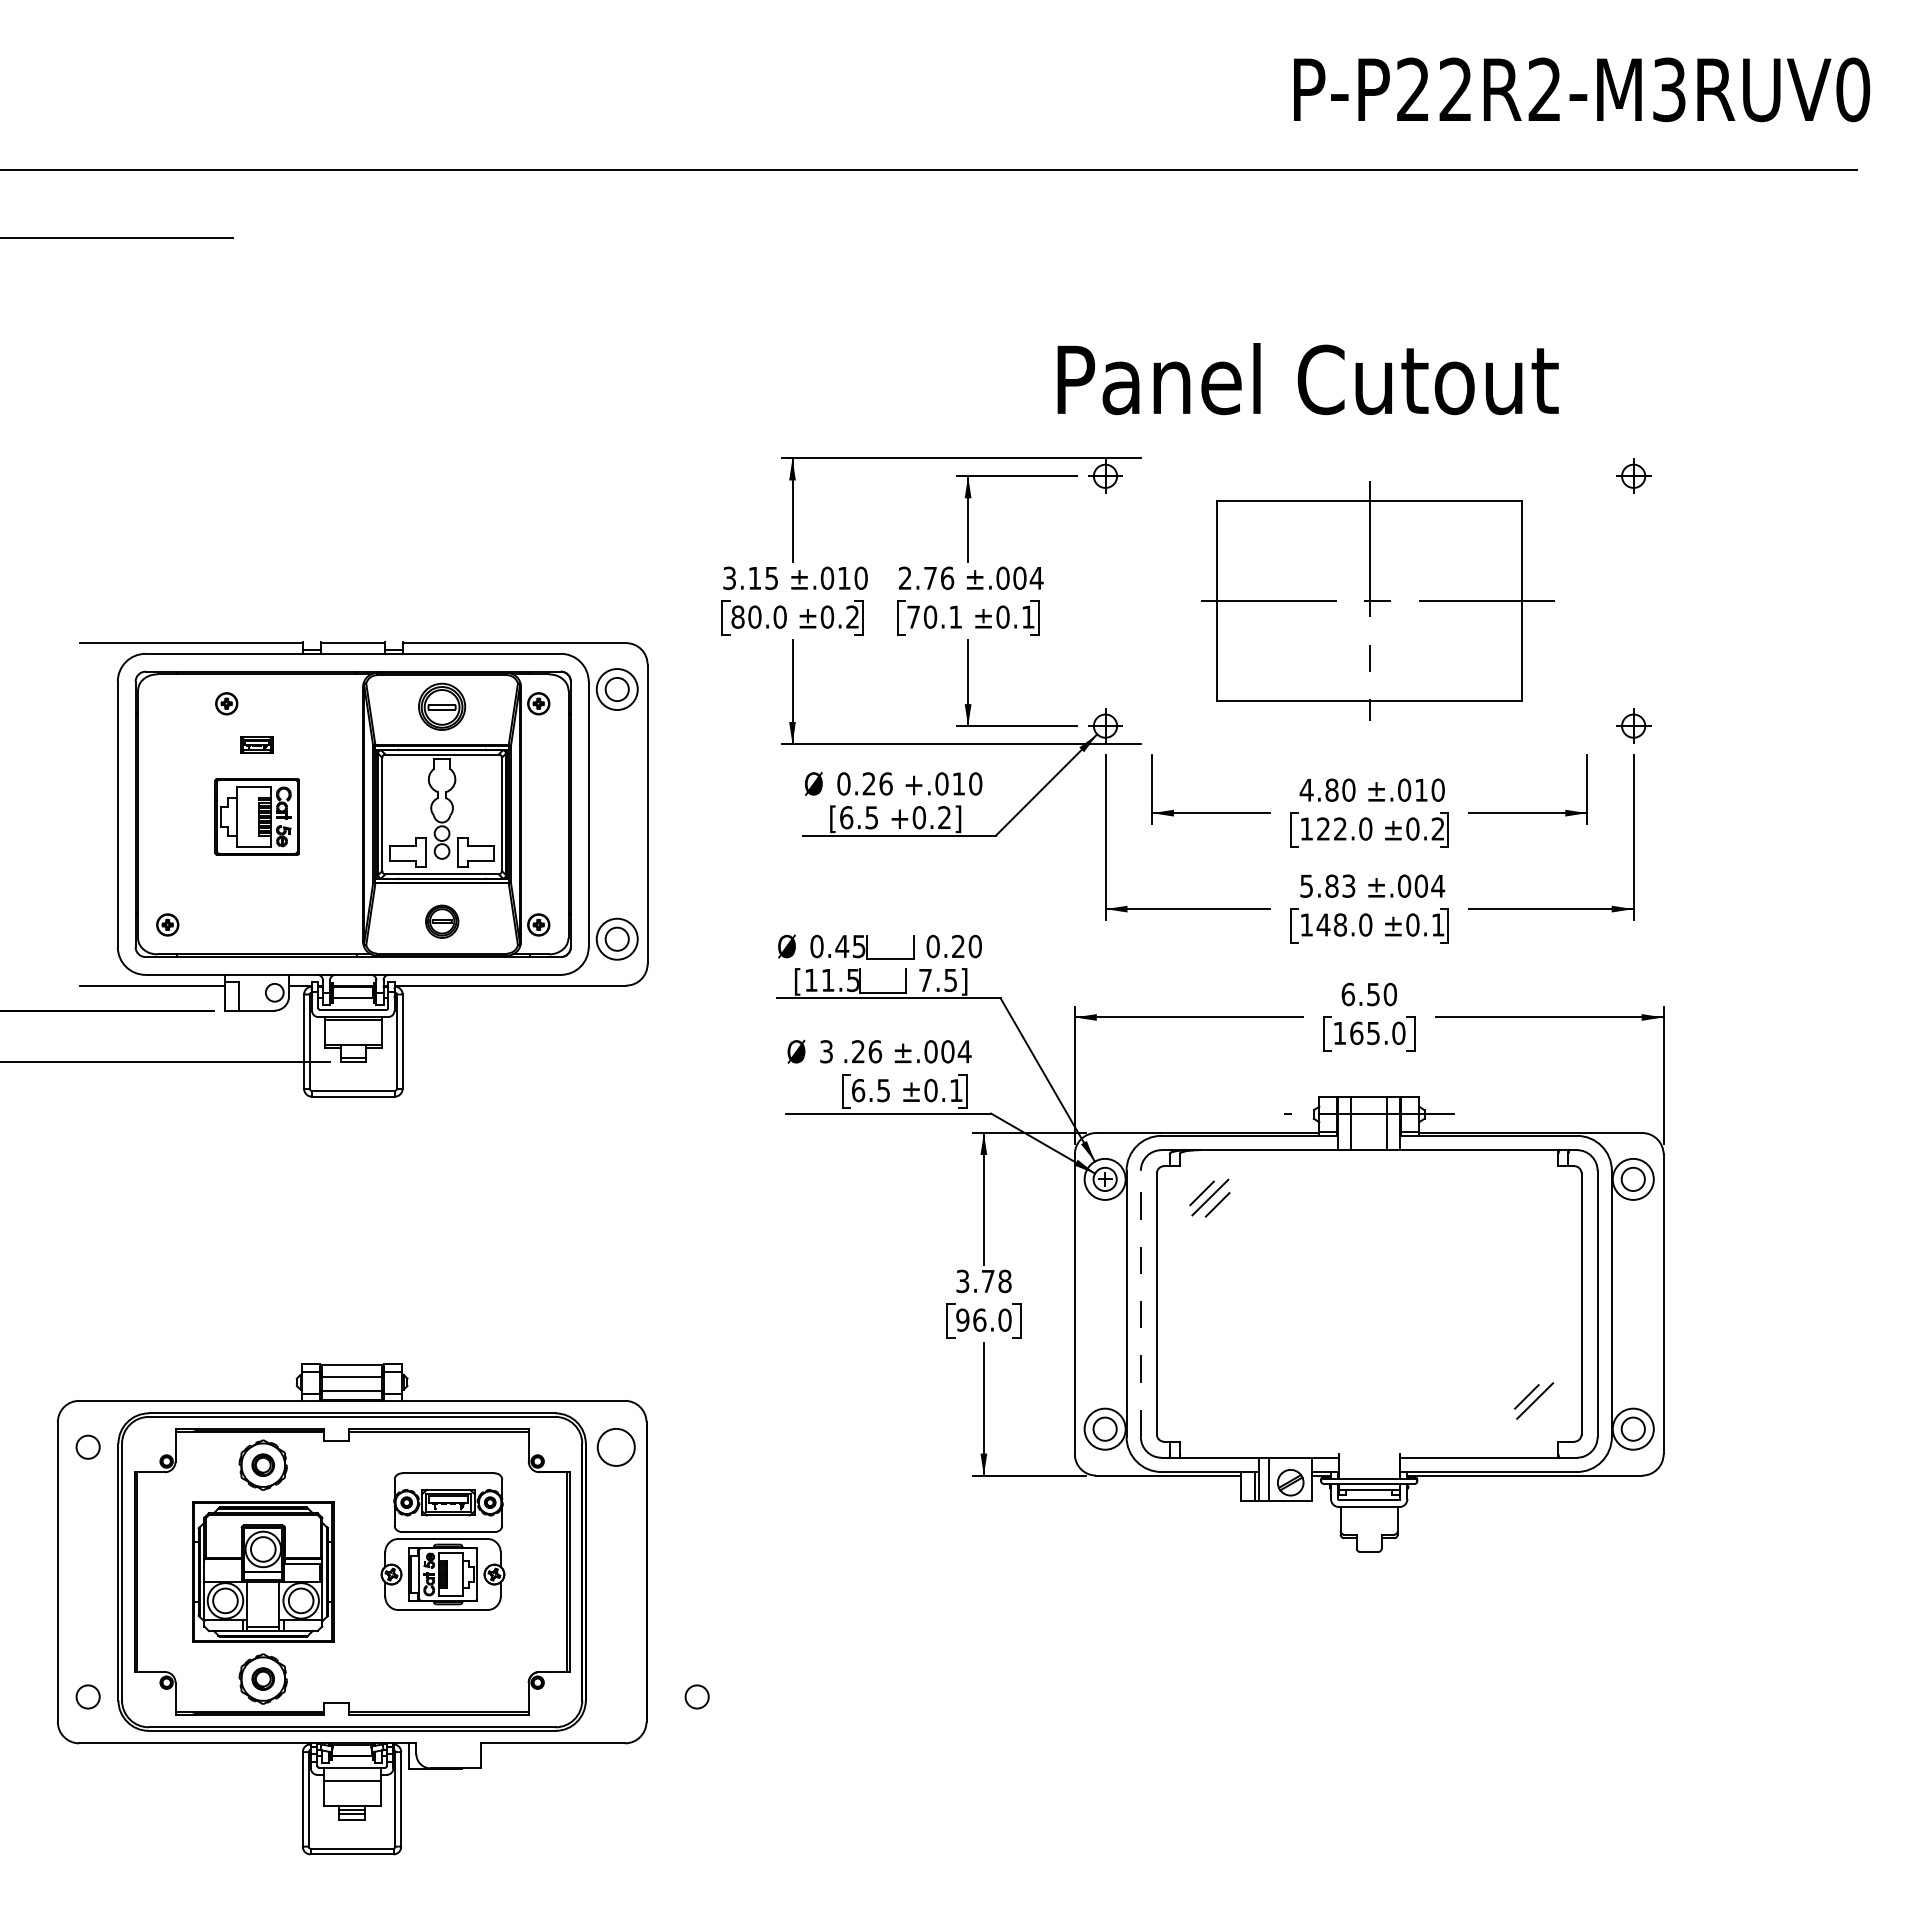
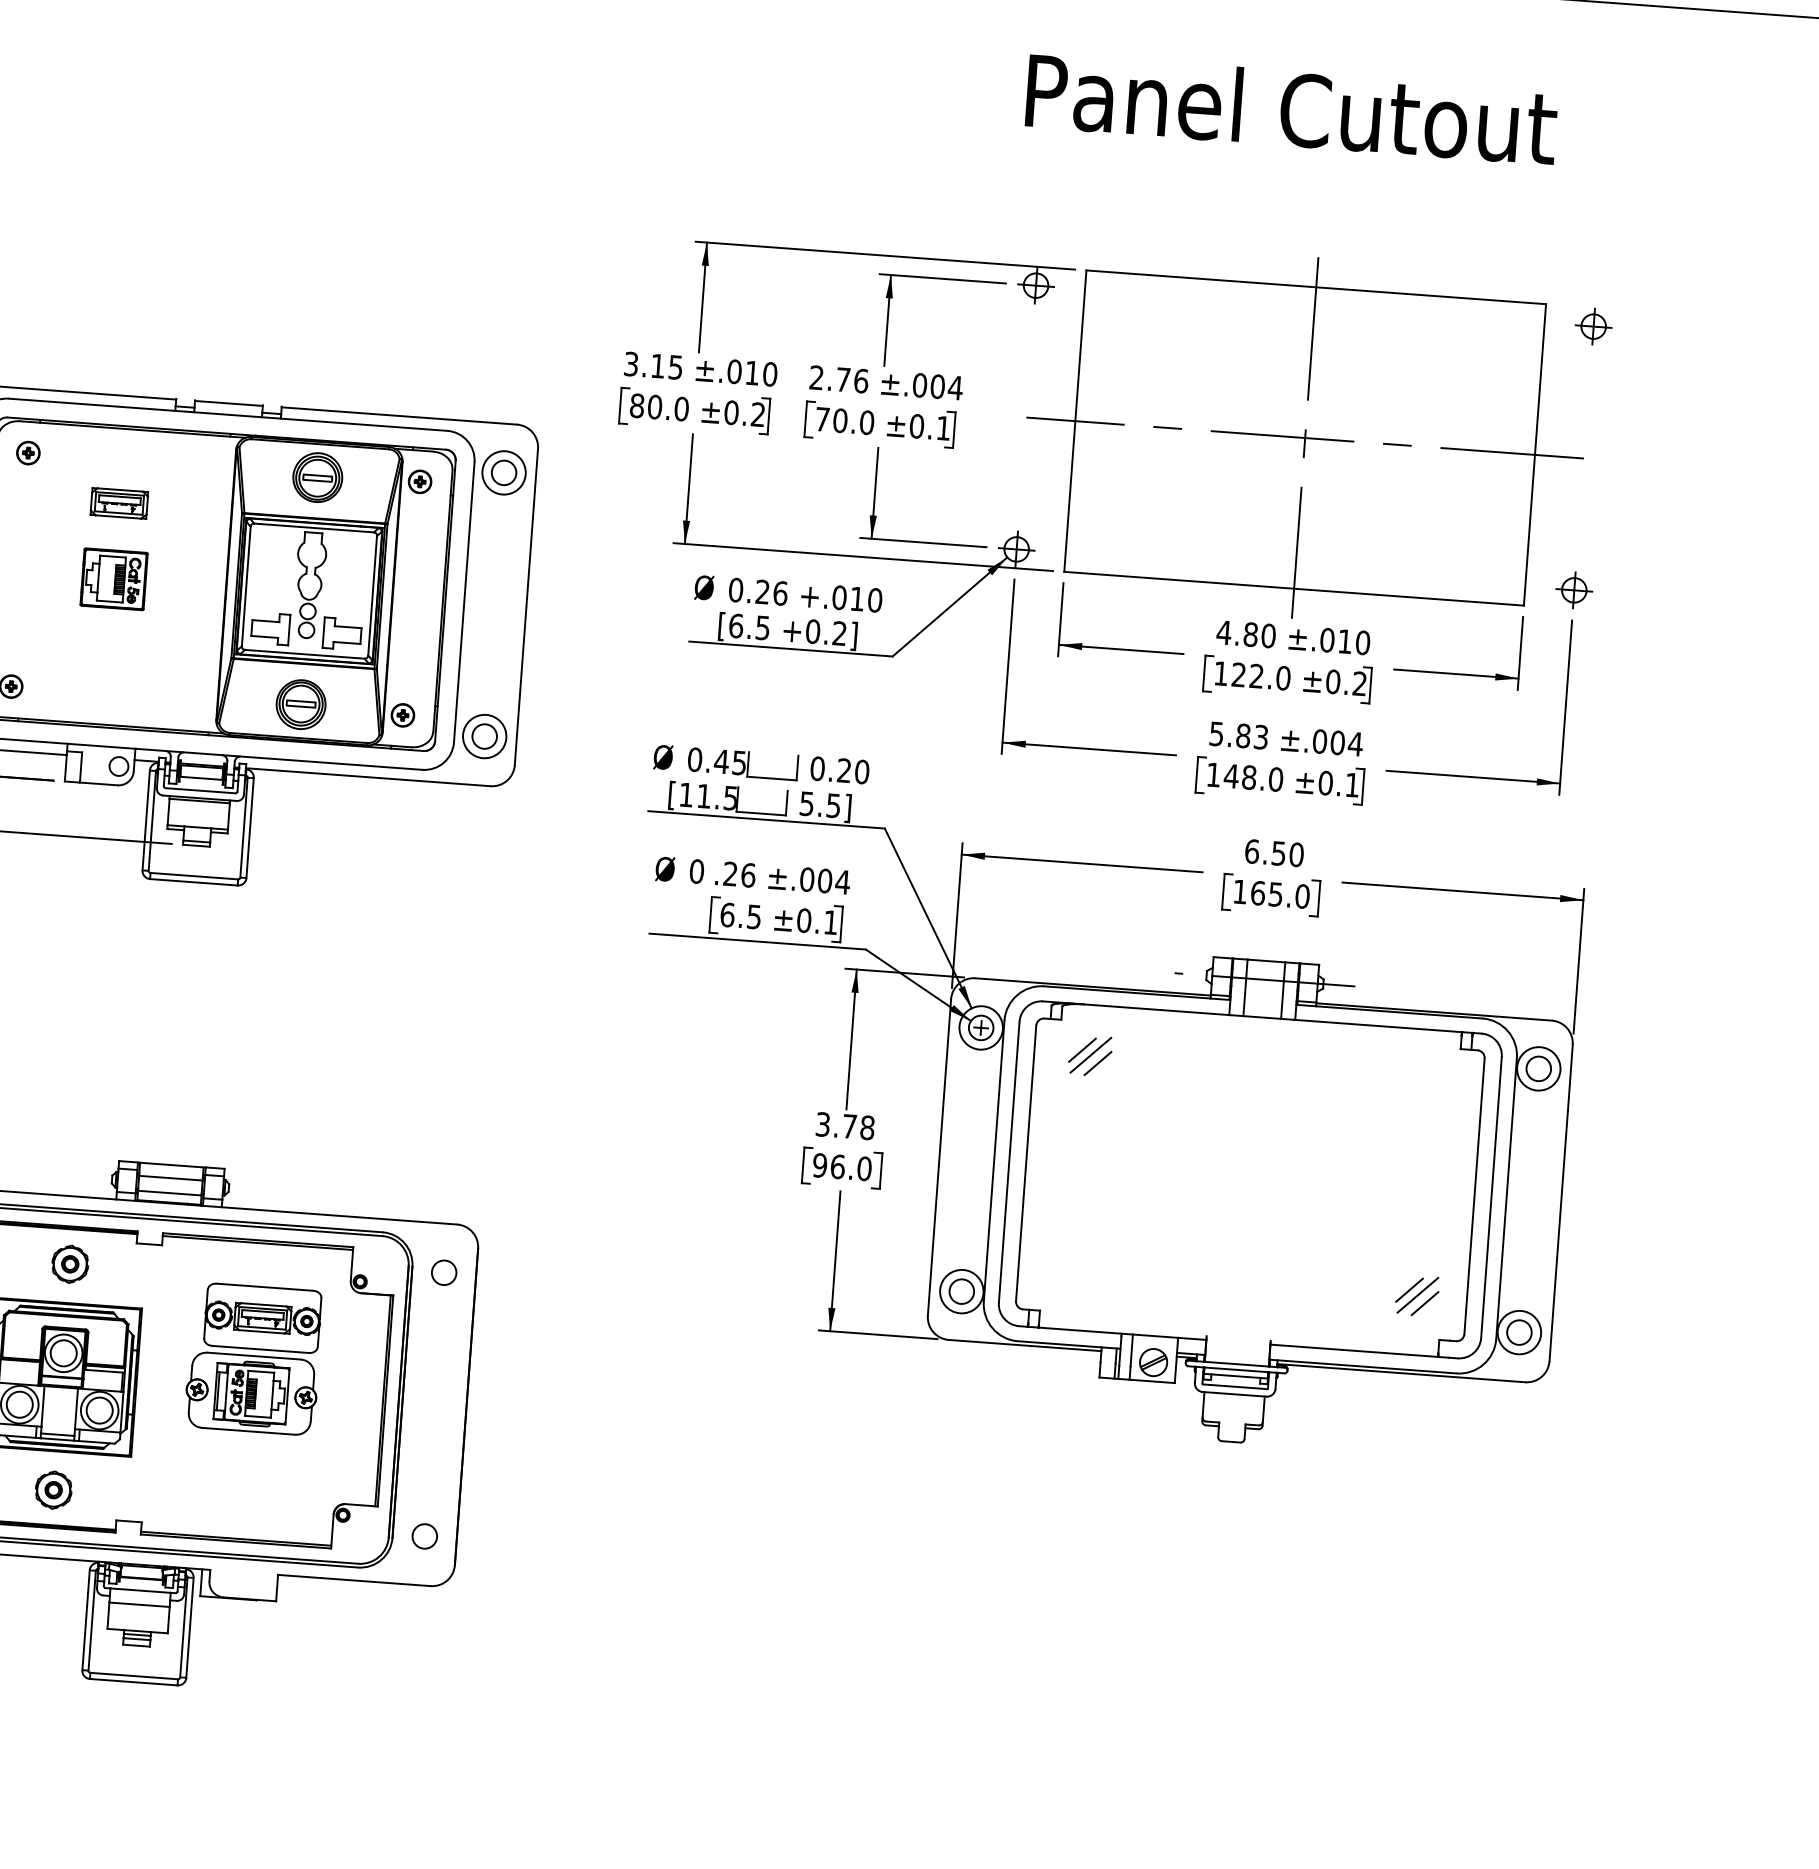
text: (1307, 379) -> (1291, 109), moved
part: (1369, 601) -> (1305, 438), size x1.43
text: (955, 616) -> (866, 422), 70.1 -> 70.0
part: (226, 703) -> (28, 452), moved
part: (256, 744) -> (118, 502), size x1.67
part: (256, 816) -> (113, 578), size x0.71
part: (442, 921) -> (301, 704), size x1.43
text: (925, 980) -> (806, 804), 7.5] -> 5.5]
text: (826, 1051) -> (696, 871), 3 -> 0
line: (1140, 1303) -> (1008, 1161), dashed -> solid
line: (1542, 1408) -> (1425, 1303), added
circle: (615, 1446) -> (443, 1271), size x0.62
part: (263, 1464) -> (70, 1263), size x0.71
part: (263, 1678) -> (53, 1489), size x0.71
circle: (696, 1696) -> (424, 1535), moved

